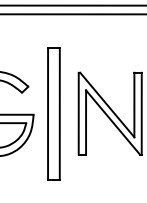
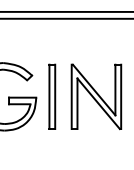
part: (54, 113) -> (52, 96), size x0.62

